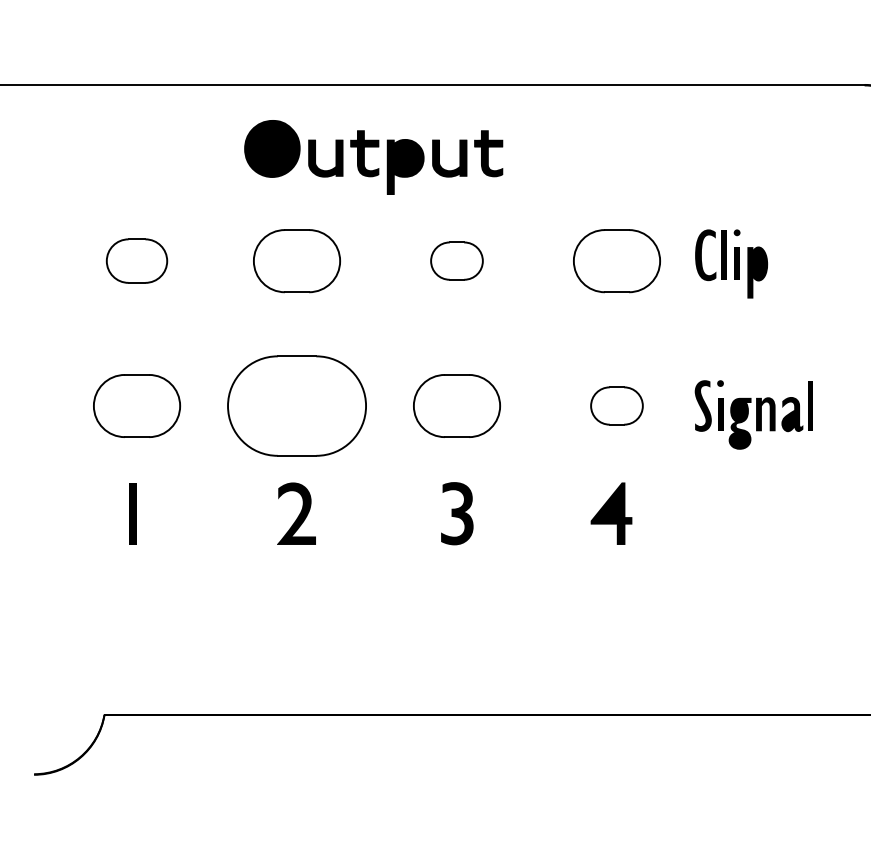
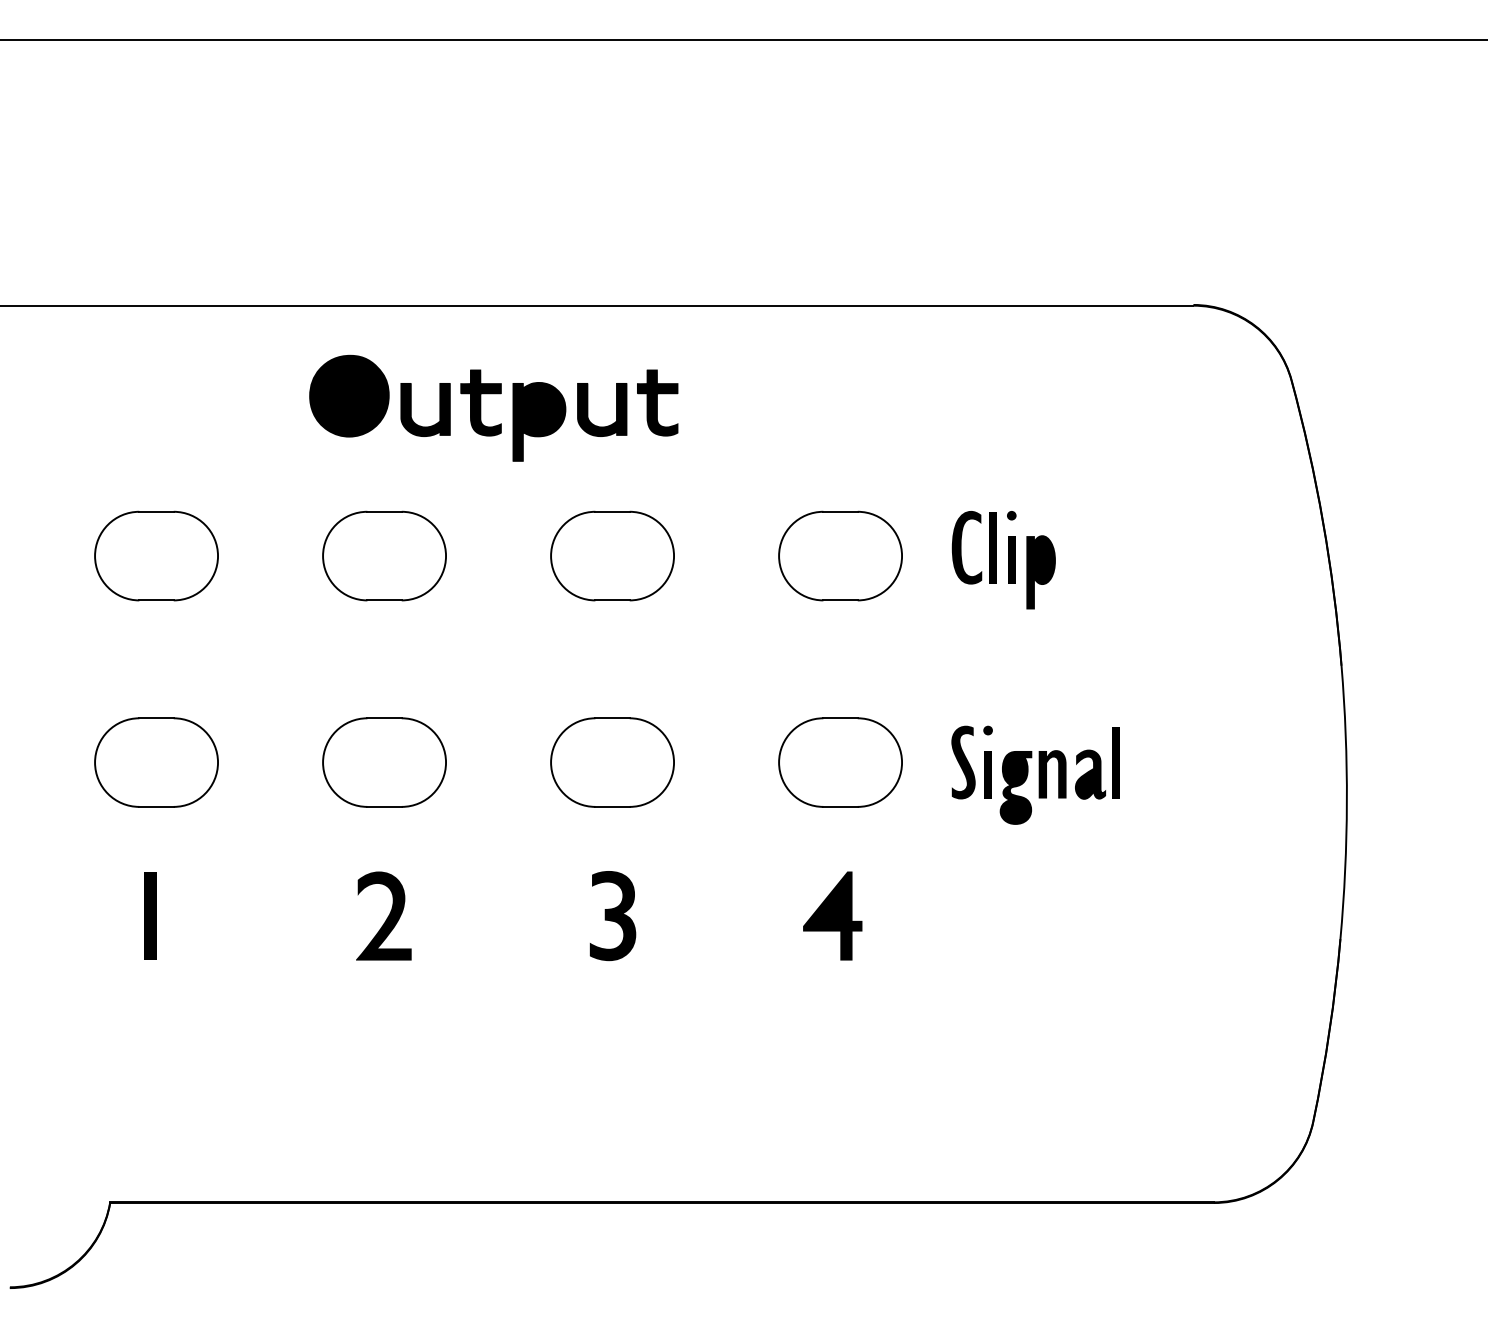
part: (136, 260) -> (156, 555), size x1.43
part: (456, 260) -> (612, 555), size x1.67
part: (296, 405) -> (384, 762), size x0.62
part: (616, 405) -> (840, 762), size x1.67

